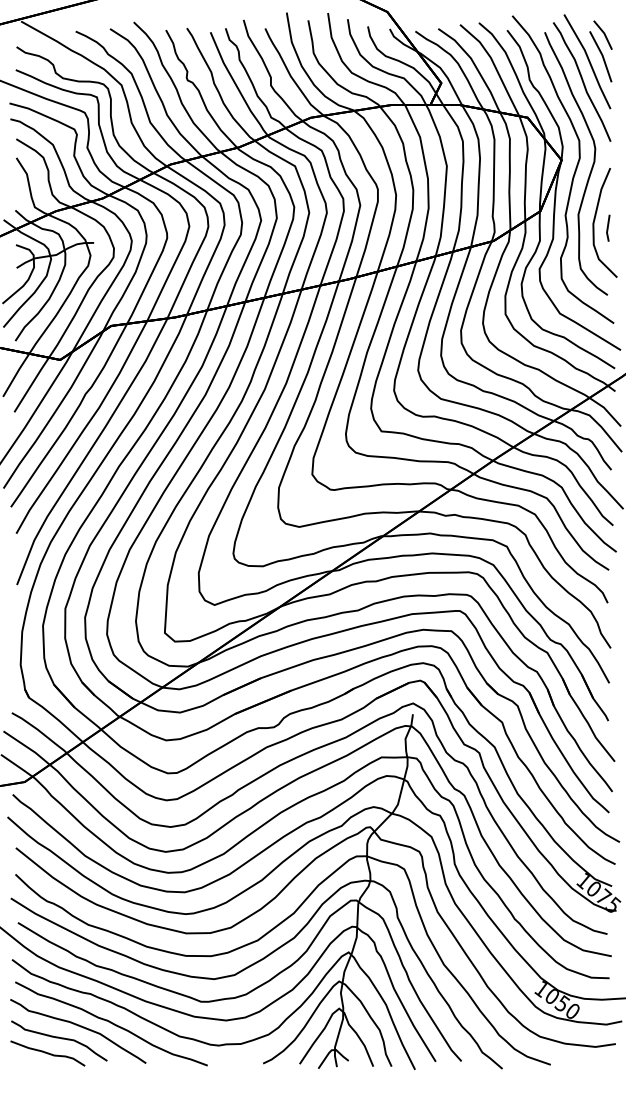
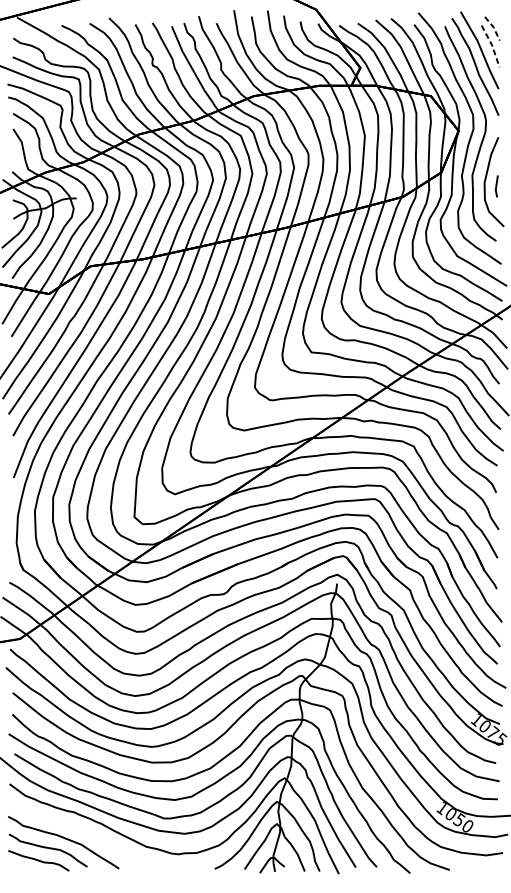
line: (604, 34) -> (493, 28), solid -> dashed
line: (602, 55) -> (492, 45), solid -> dashed
curve: (111, 1023) -> (90, 836), removed

